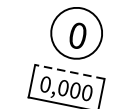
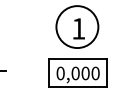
text: (77, 35) -> (78, 28), 0 -> 1
line: (69, 71) -> (77, 59), dashed -> solid

